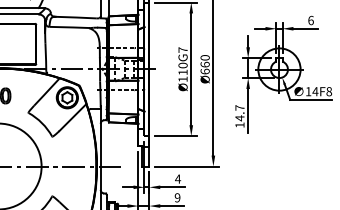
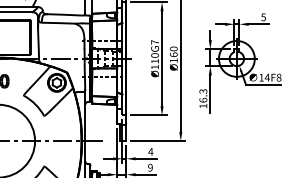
text: (310, 20) -> (263, 17), 6 -> 5
text: (204, 71) -> (173, 60), Ø660 -> Ø160
text: (239, 113) -> (202, 96), 14.7 -> 16.3

